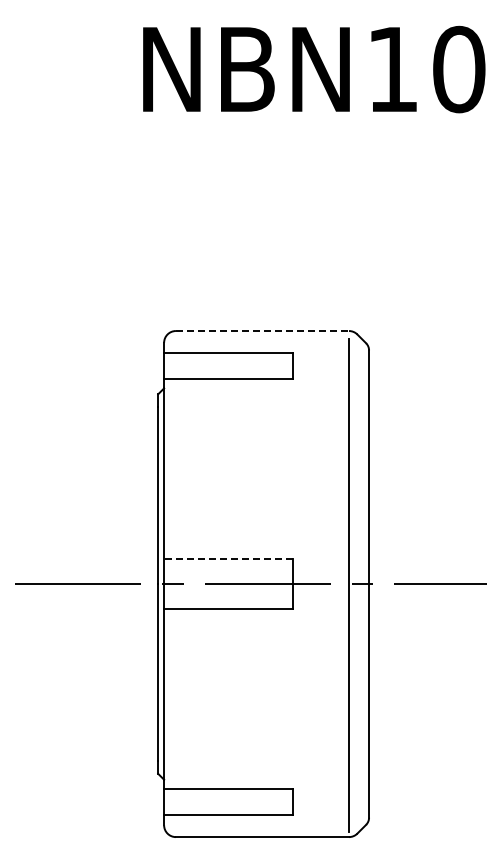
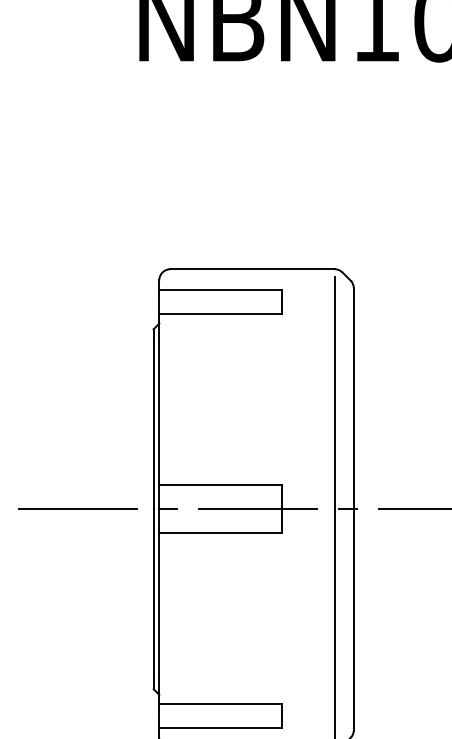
line: (262, 331) -> (252, 269), dashed -> solid
line: (228, 558) -> (220, 484), dashed -> solid

